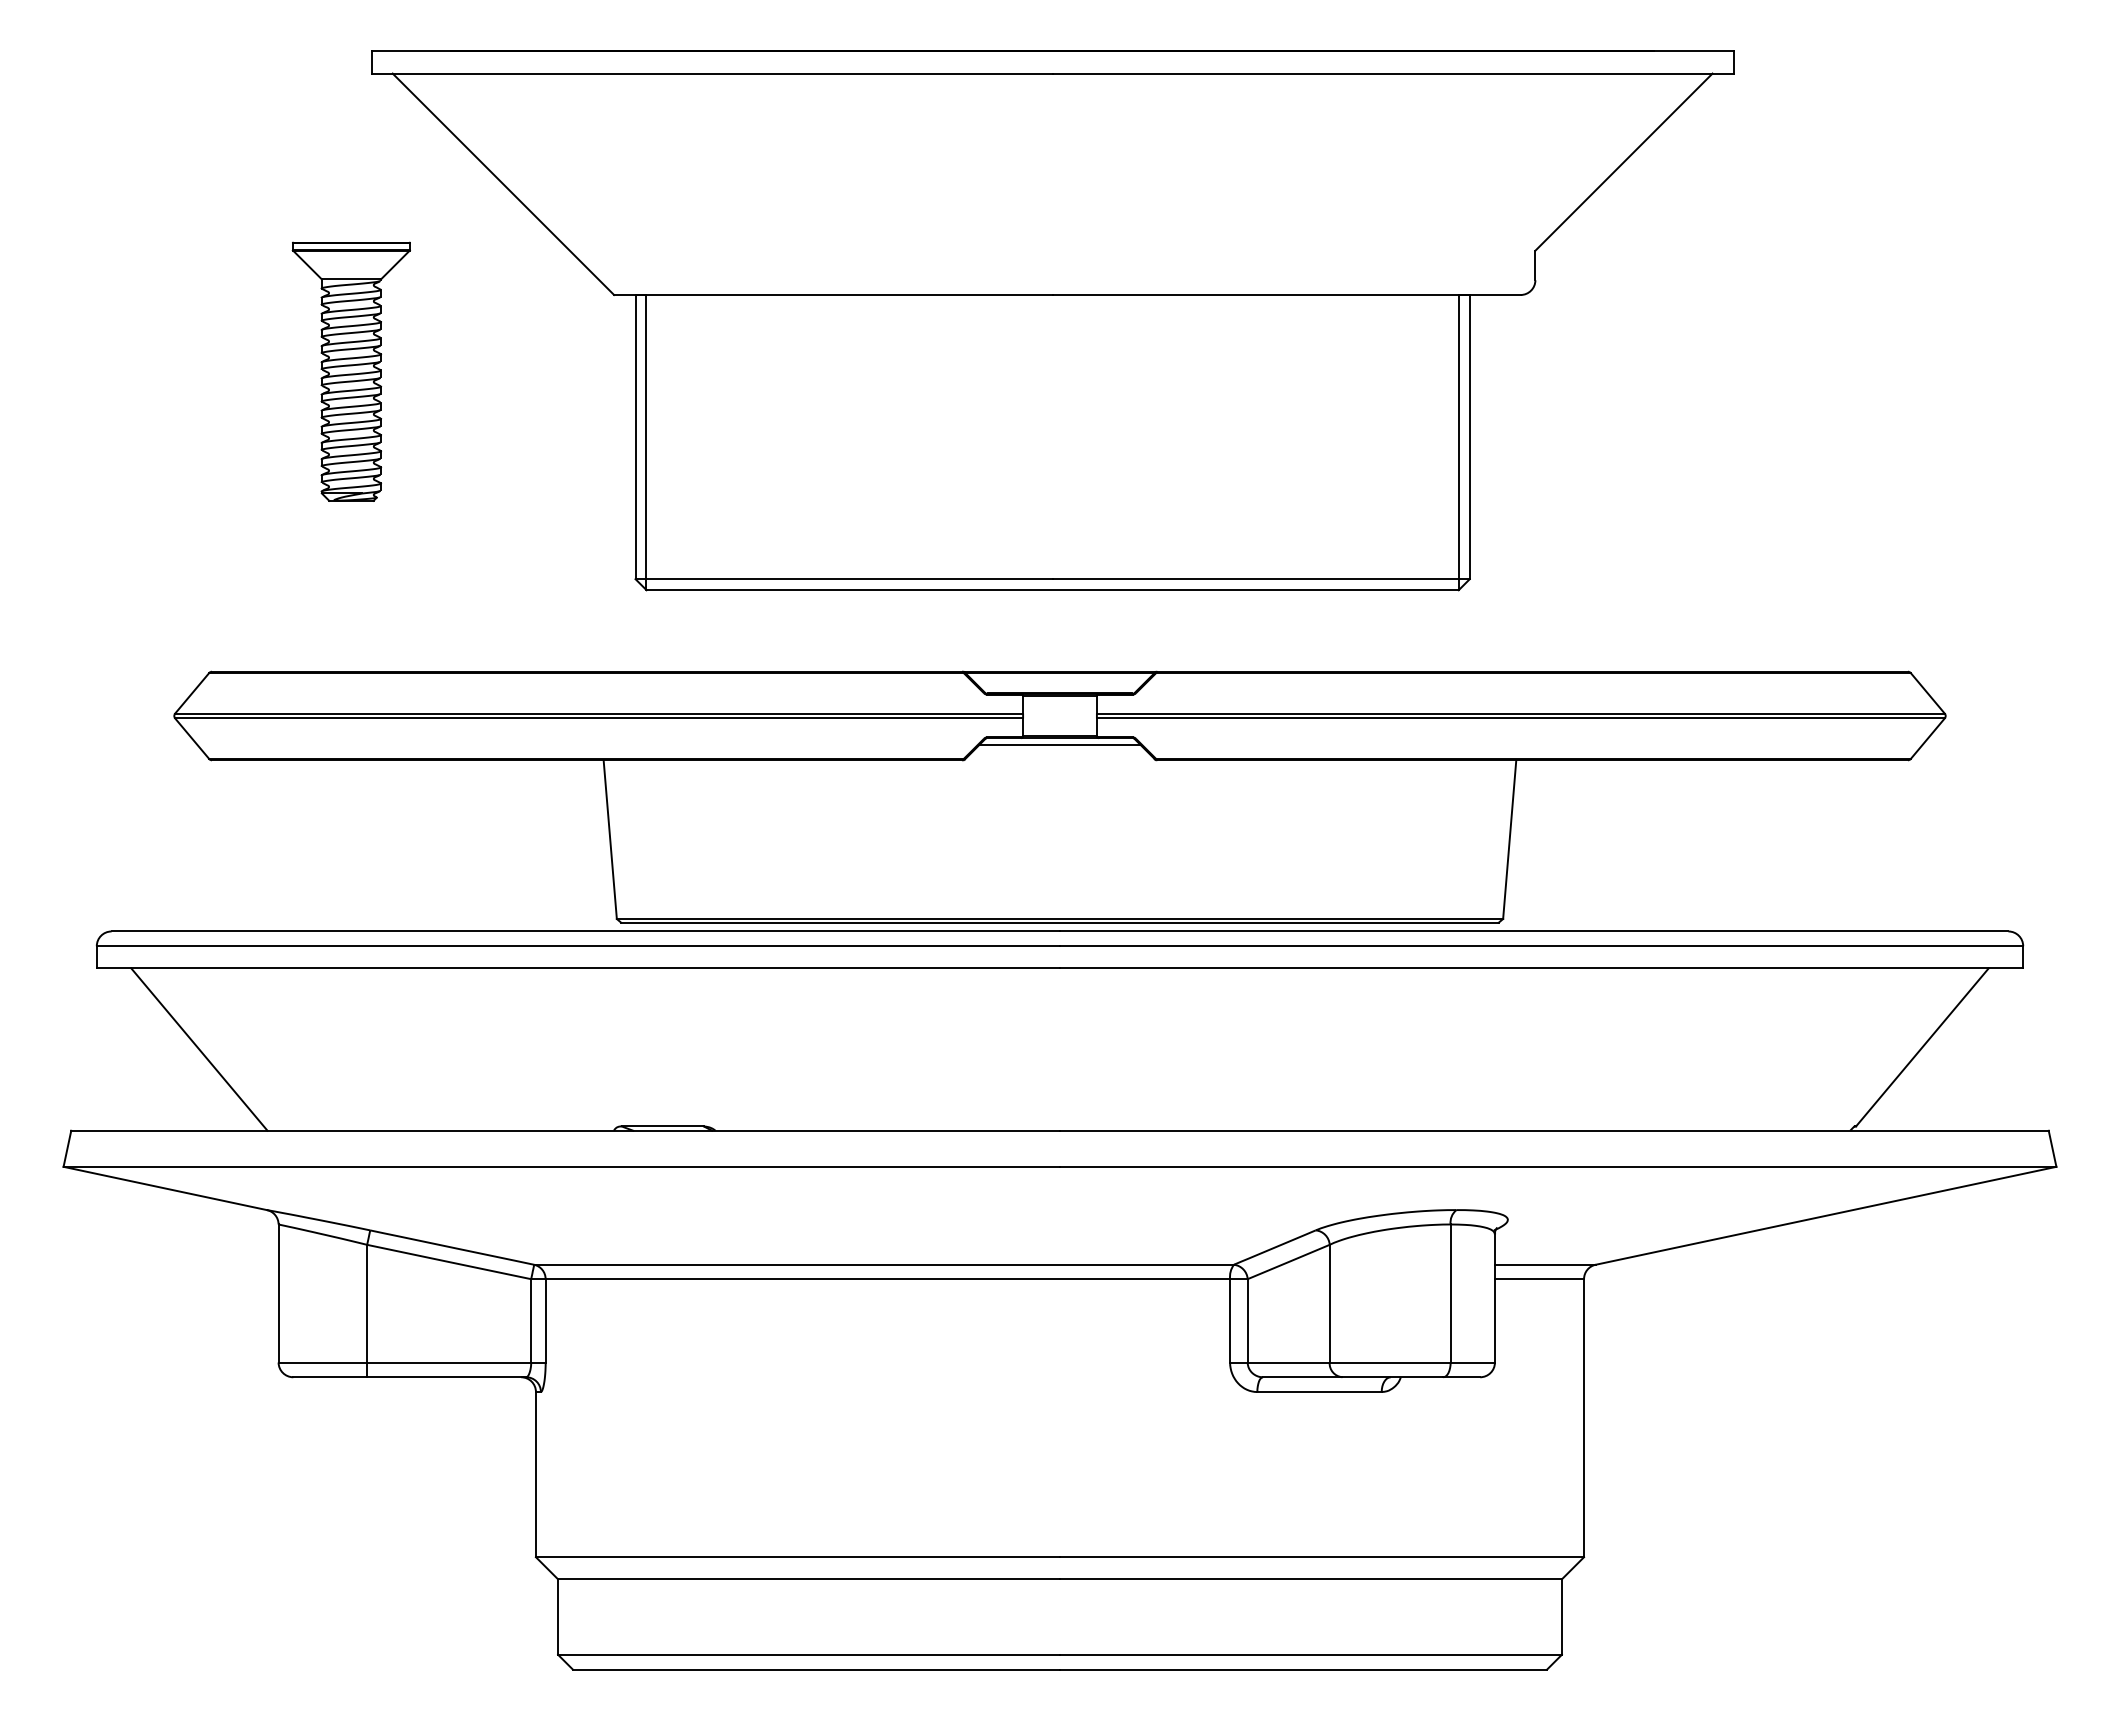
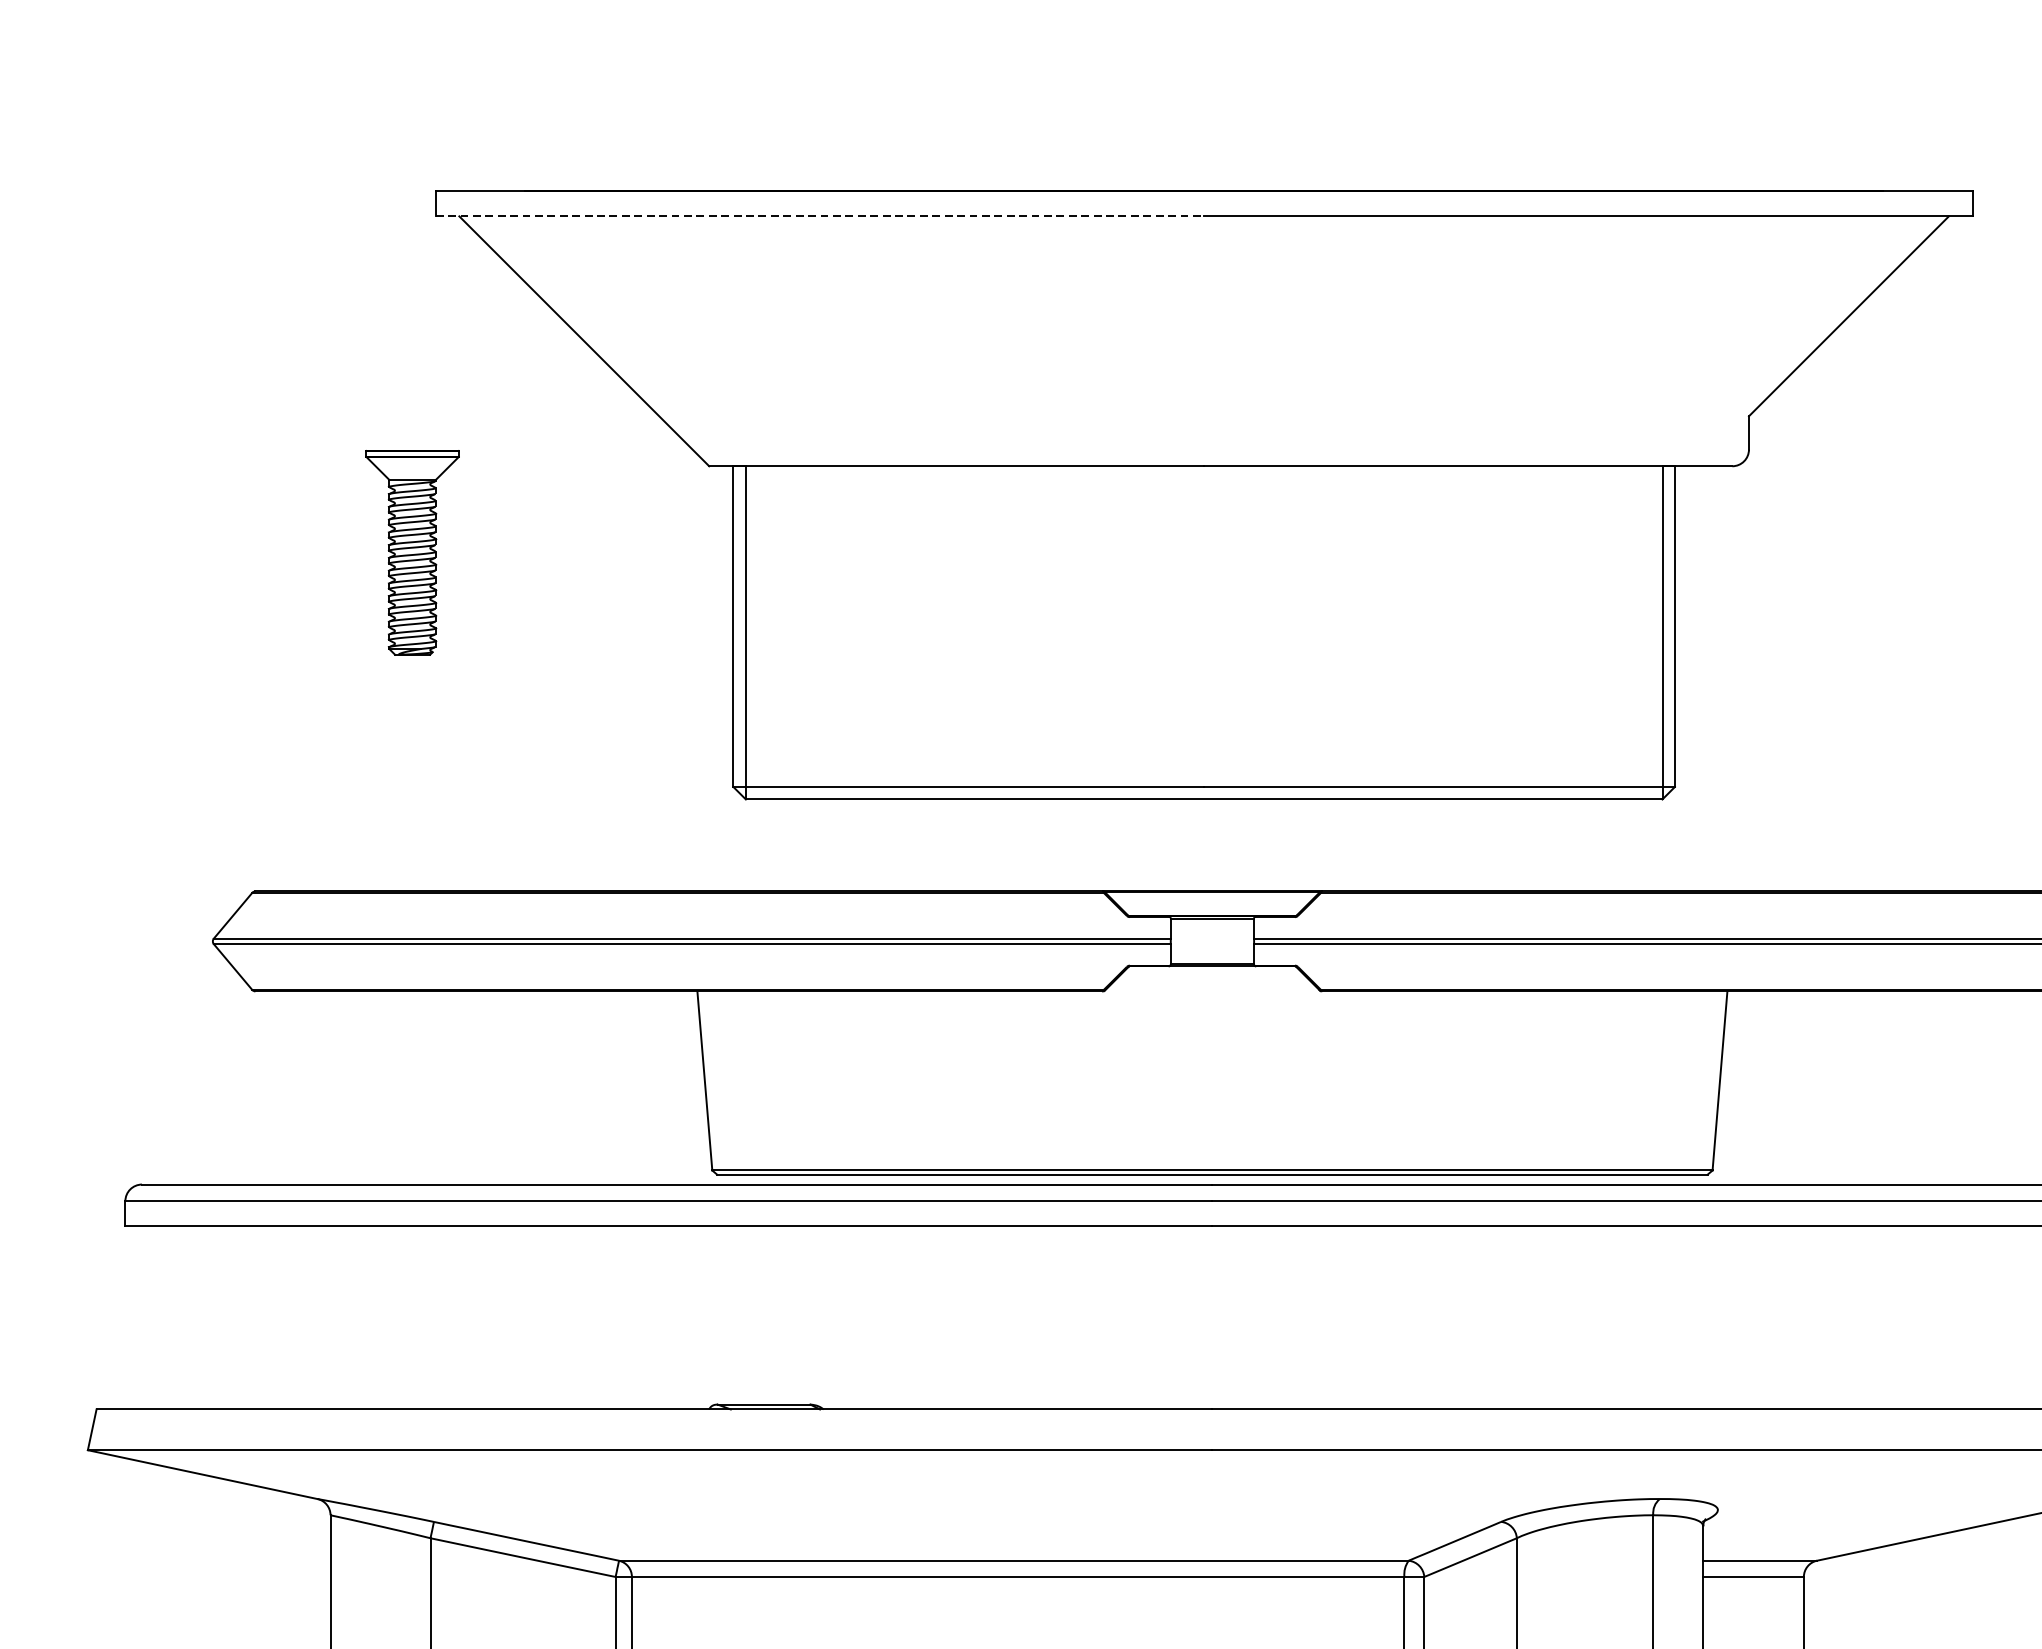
line: (712, 73) -> (820, 216), solid -> dashed
part: (350, 371) -> (411, 552), size x0.7
line: (1059, 744) -> (1211, 973), removed
line: (199, 1049) -> (241, 1317), removed

